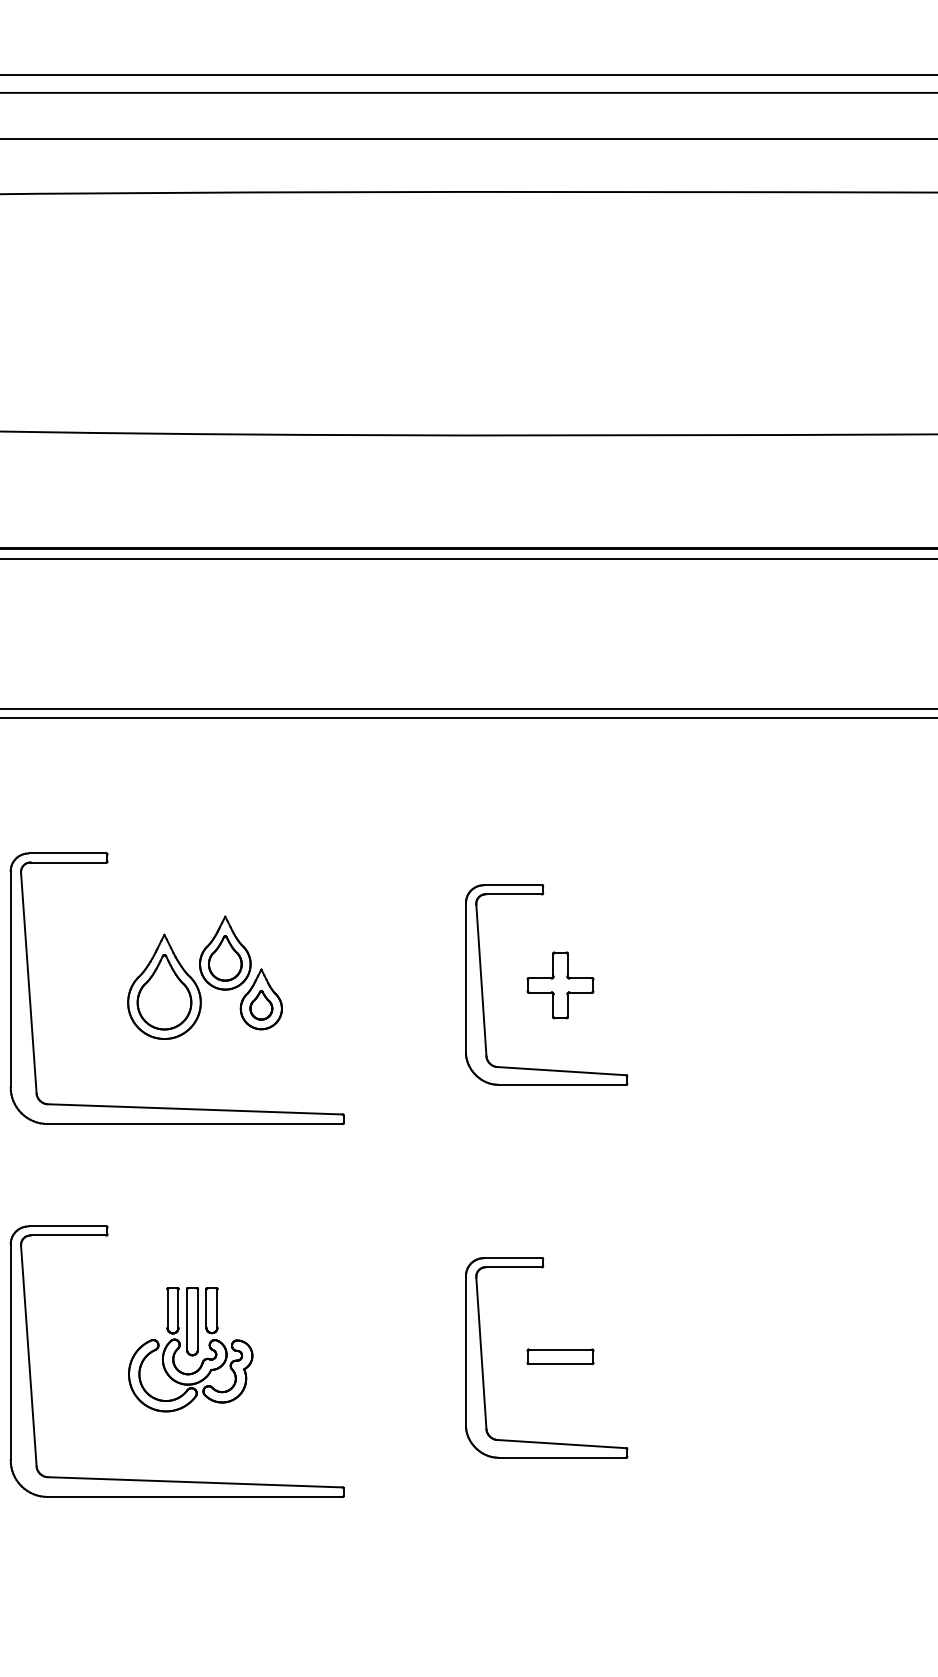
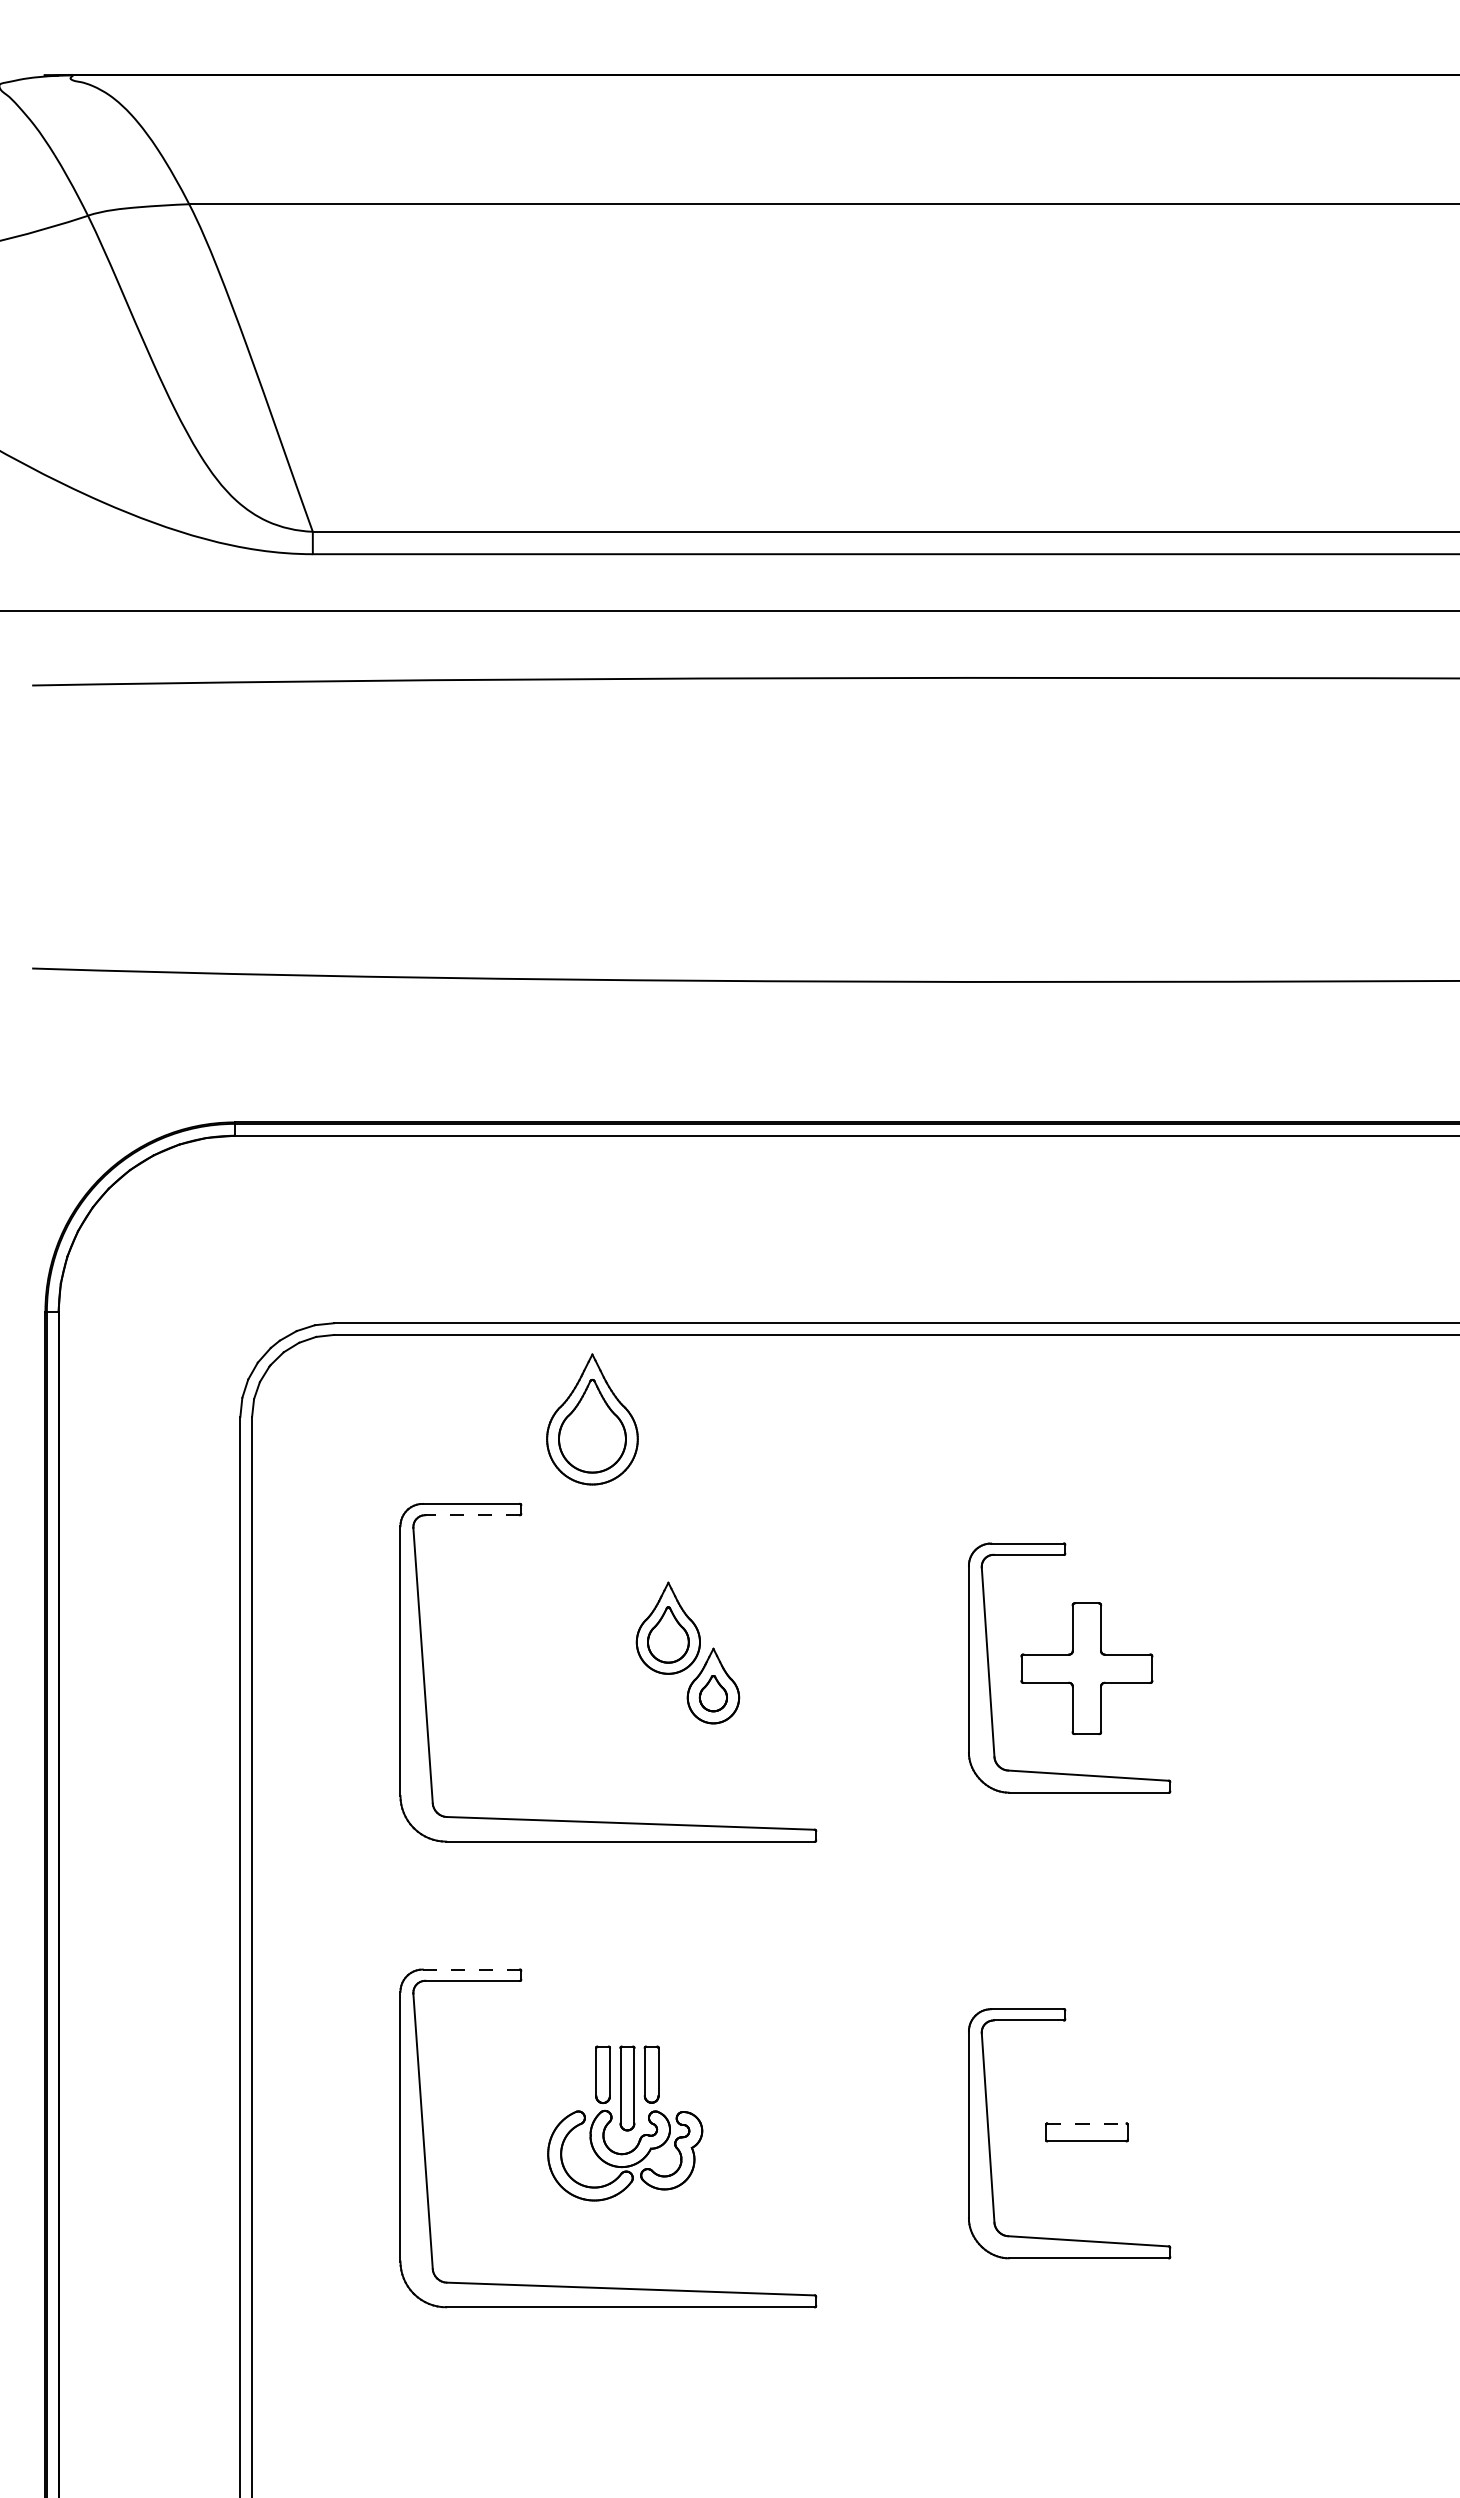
line: (68, 862) -> (472, 1515), solid -> dashed
part: (560, 985) -> (1086, 1668), size x1.6
part: (164, 986) -> (592, 1419), moved
line: (67, 1226) -> (471, 1969), solid -> dashed
line: (560, 1349) -> (1086, 2123), solid -> dashed

